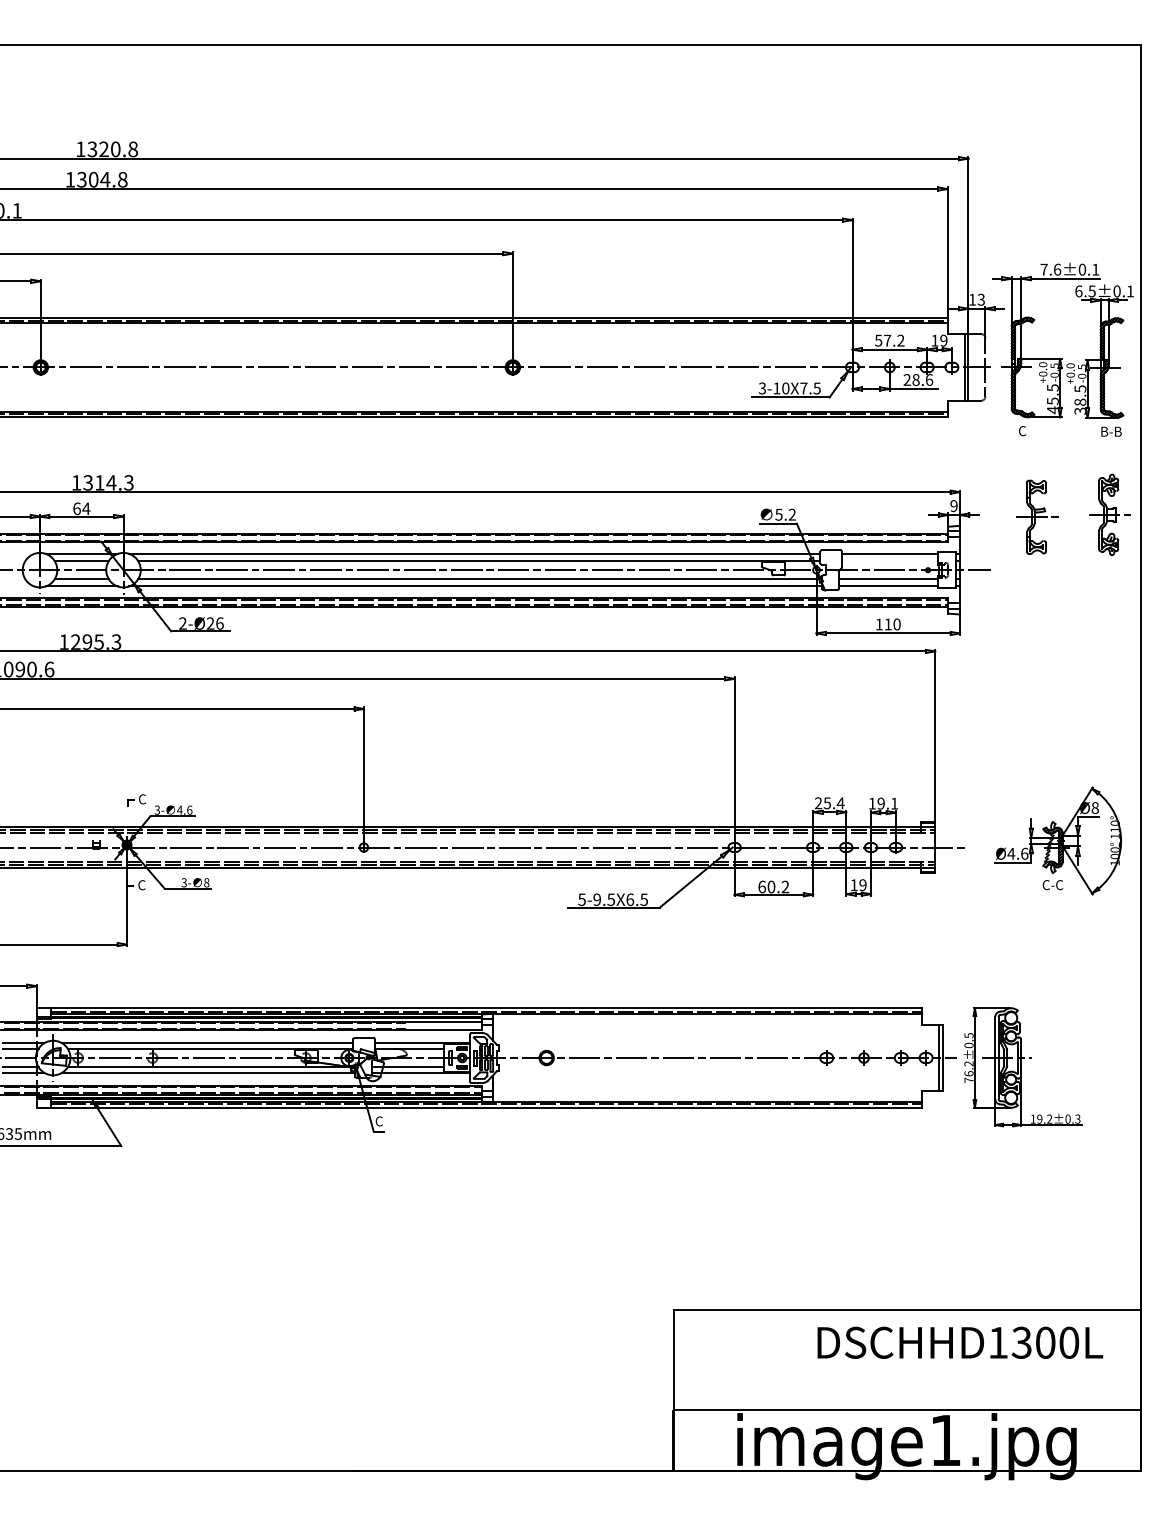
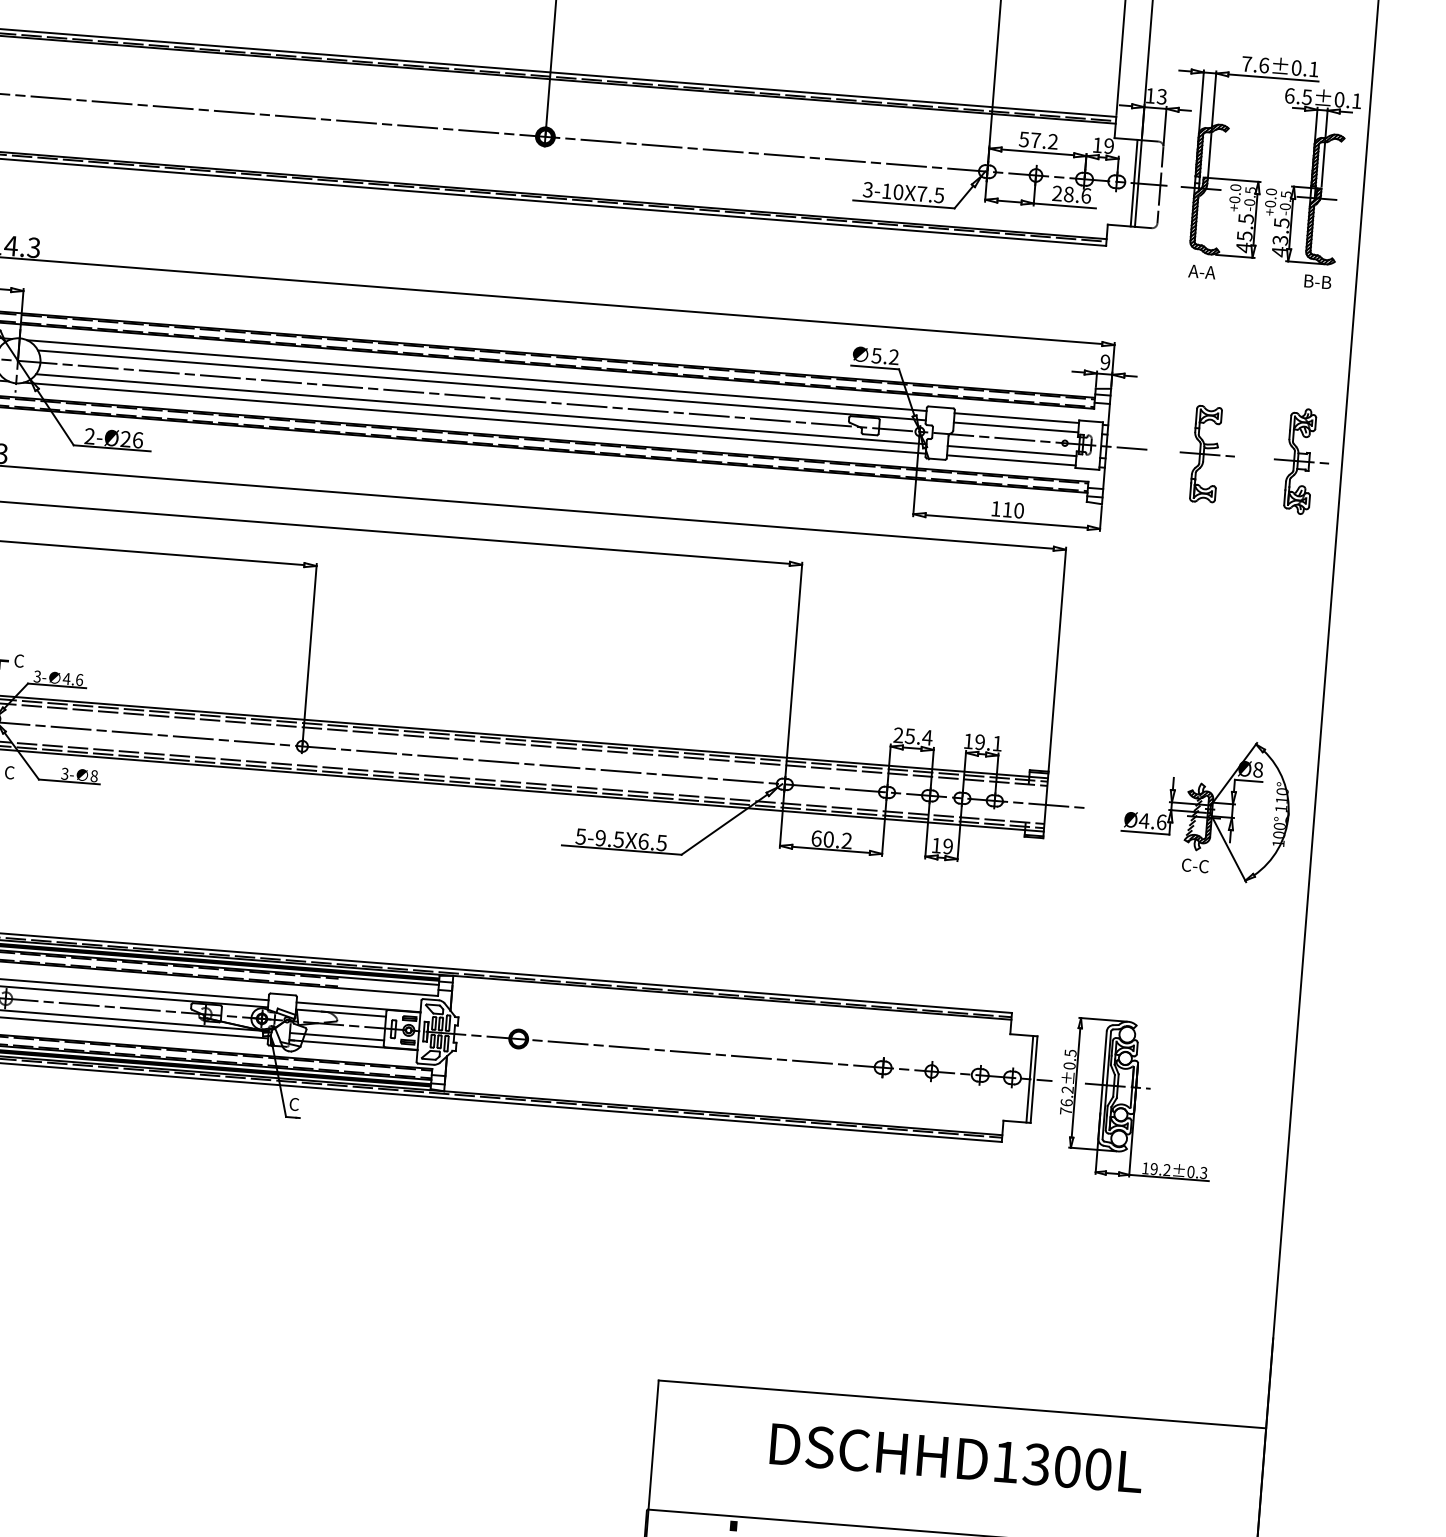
text: (1080, 406) -> (1280, 245), 38.5 -> 43.5
text: (1022, 431) -> (1202, 272), C -> A-A
part: (1109, 514) -> (1301, 460), moved
part: (1037, 516) -> (1207, 453), moved
line: (889, 561) -> (1015, 427), added
text: (960, 1342) -> (956, 1457), moved

